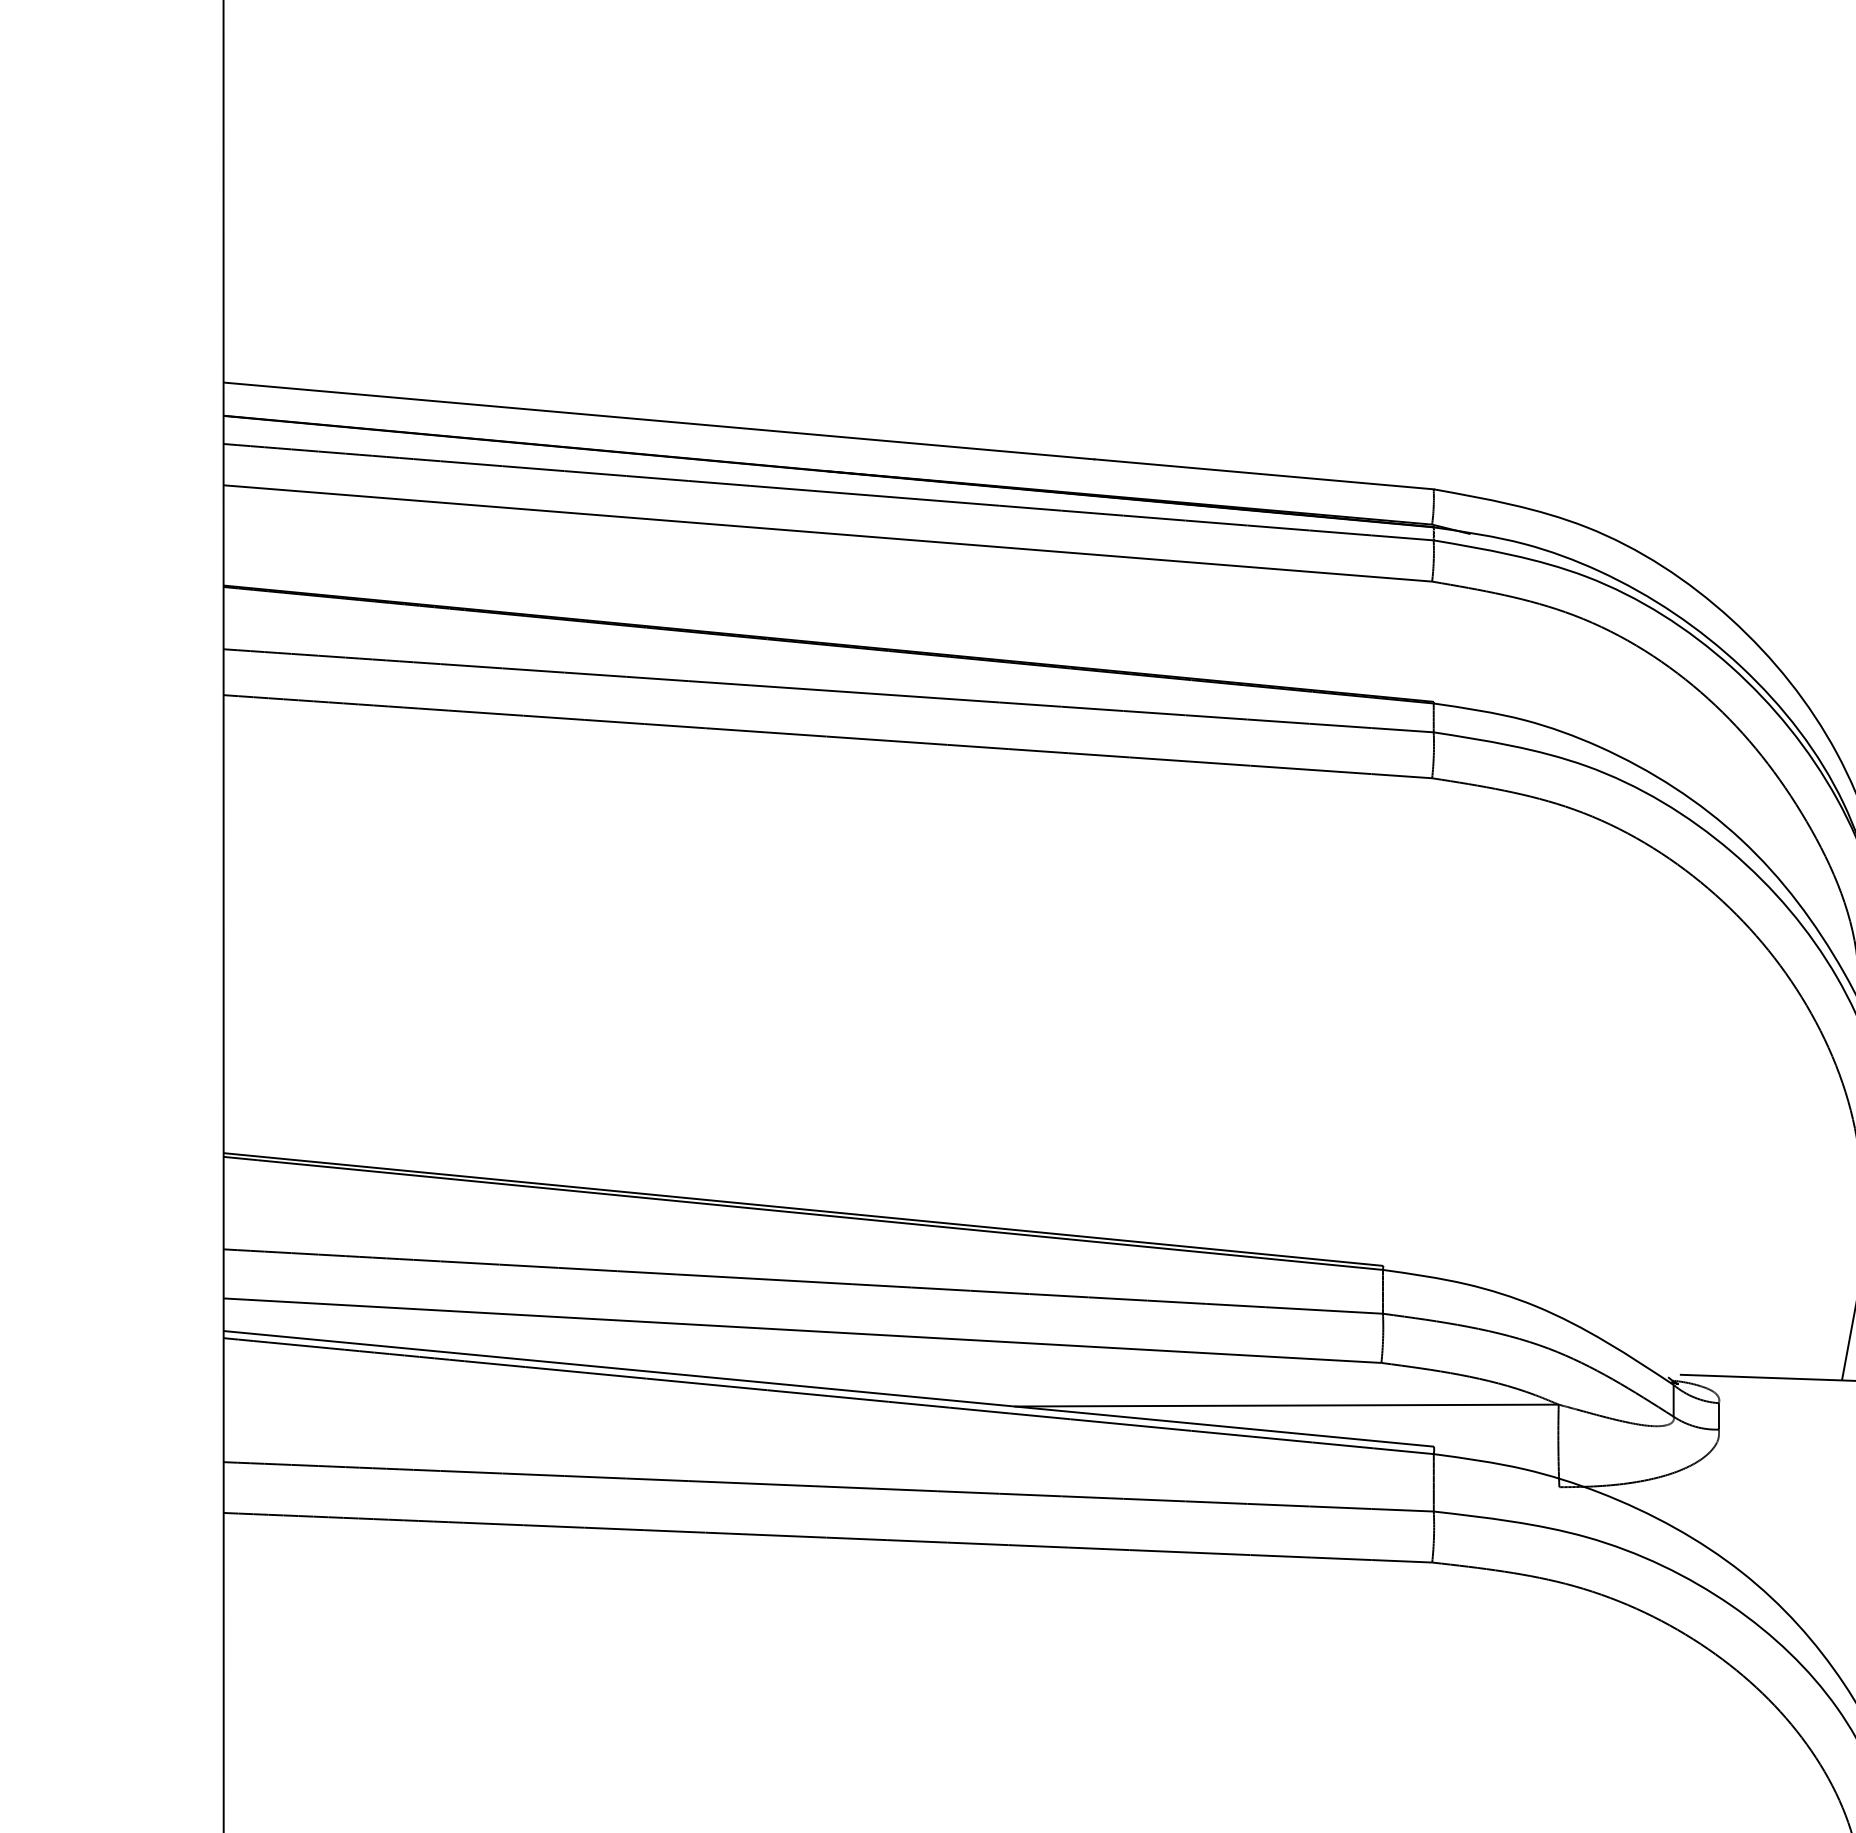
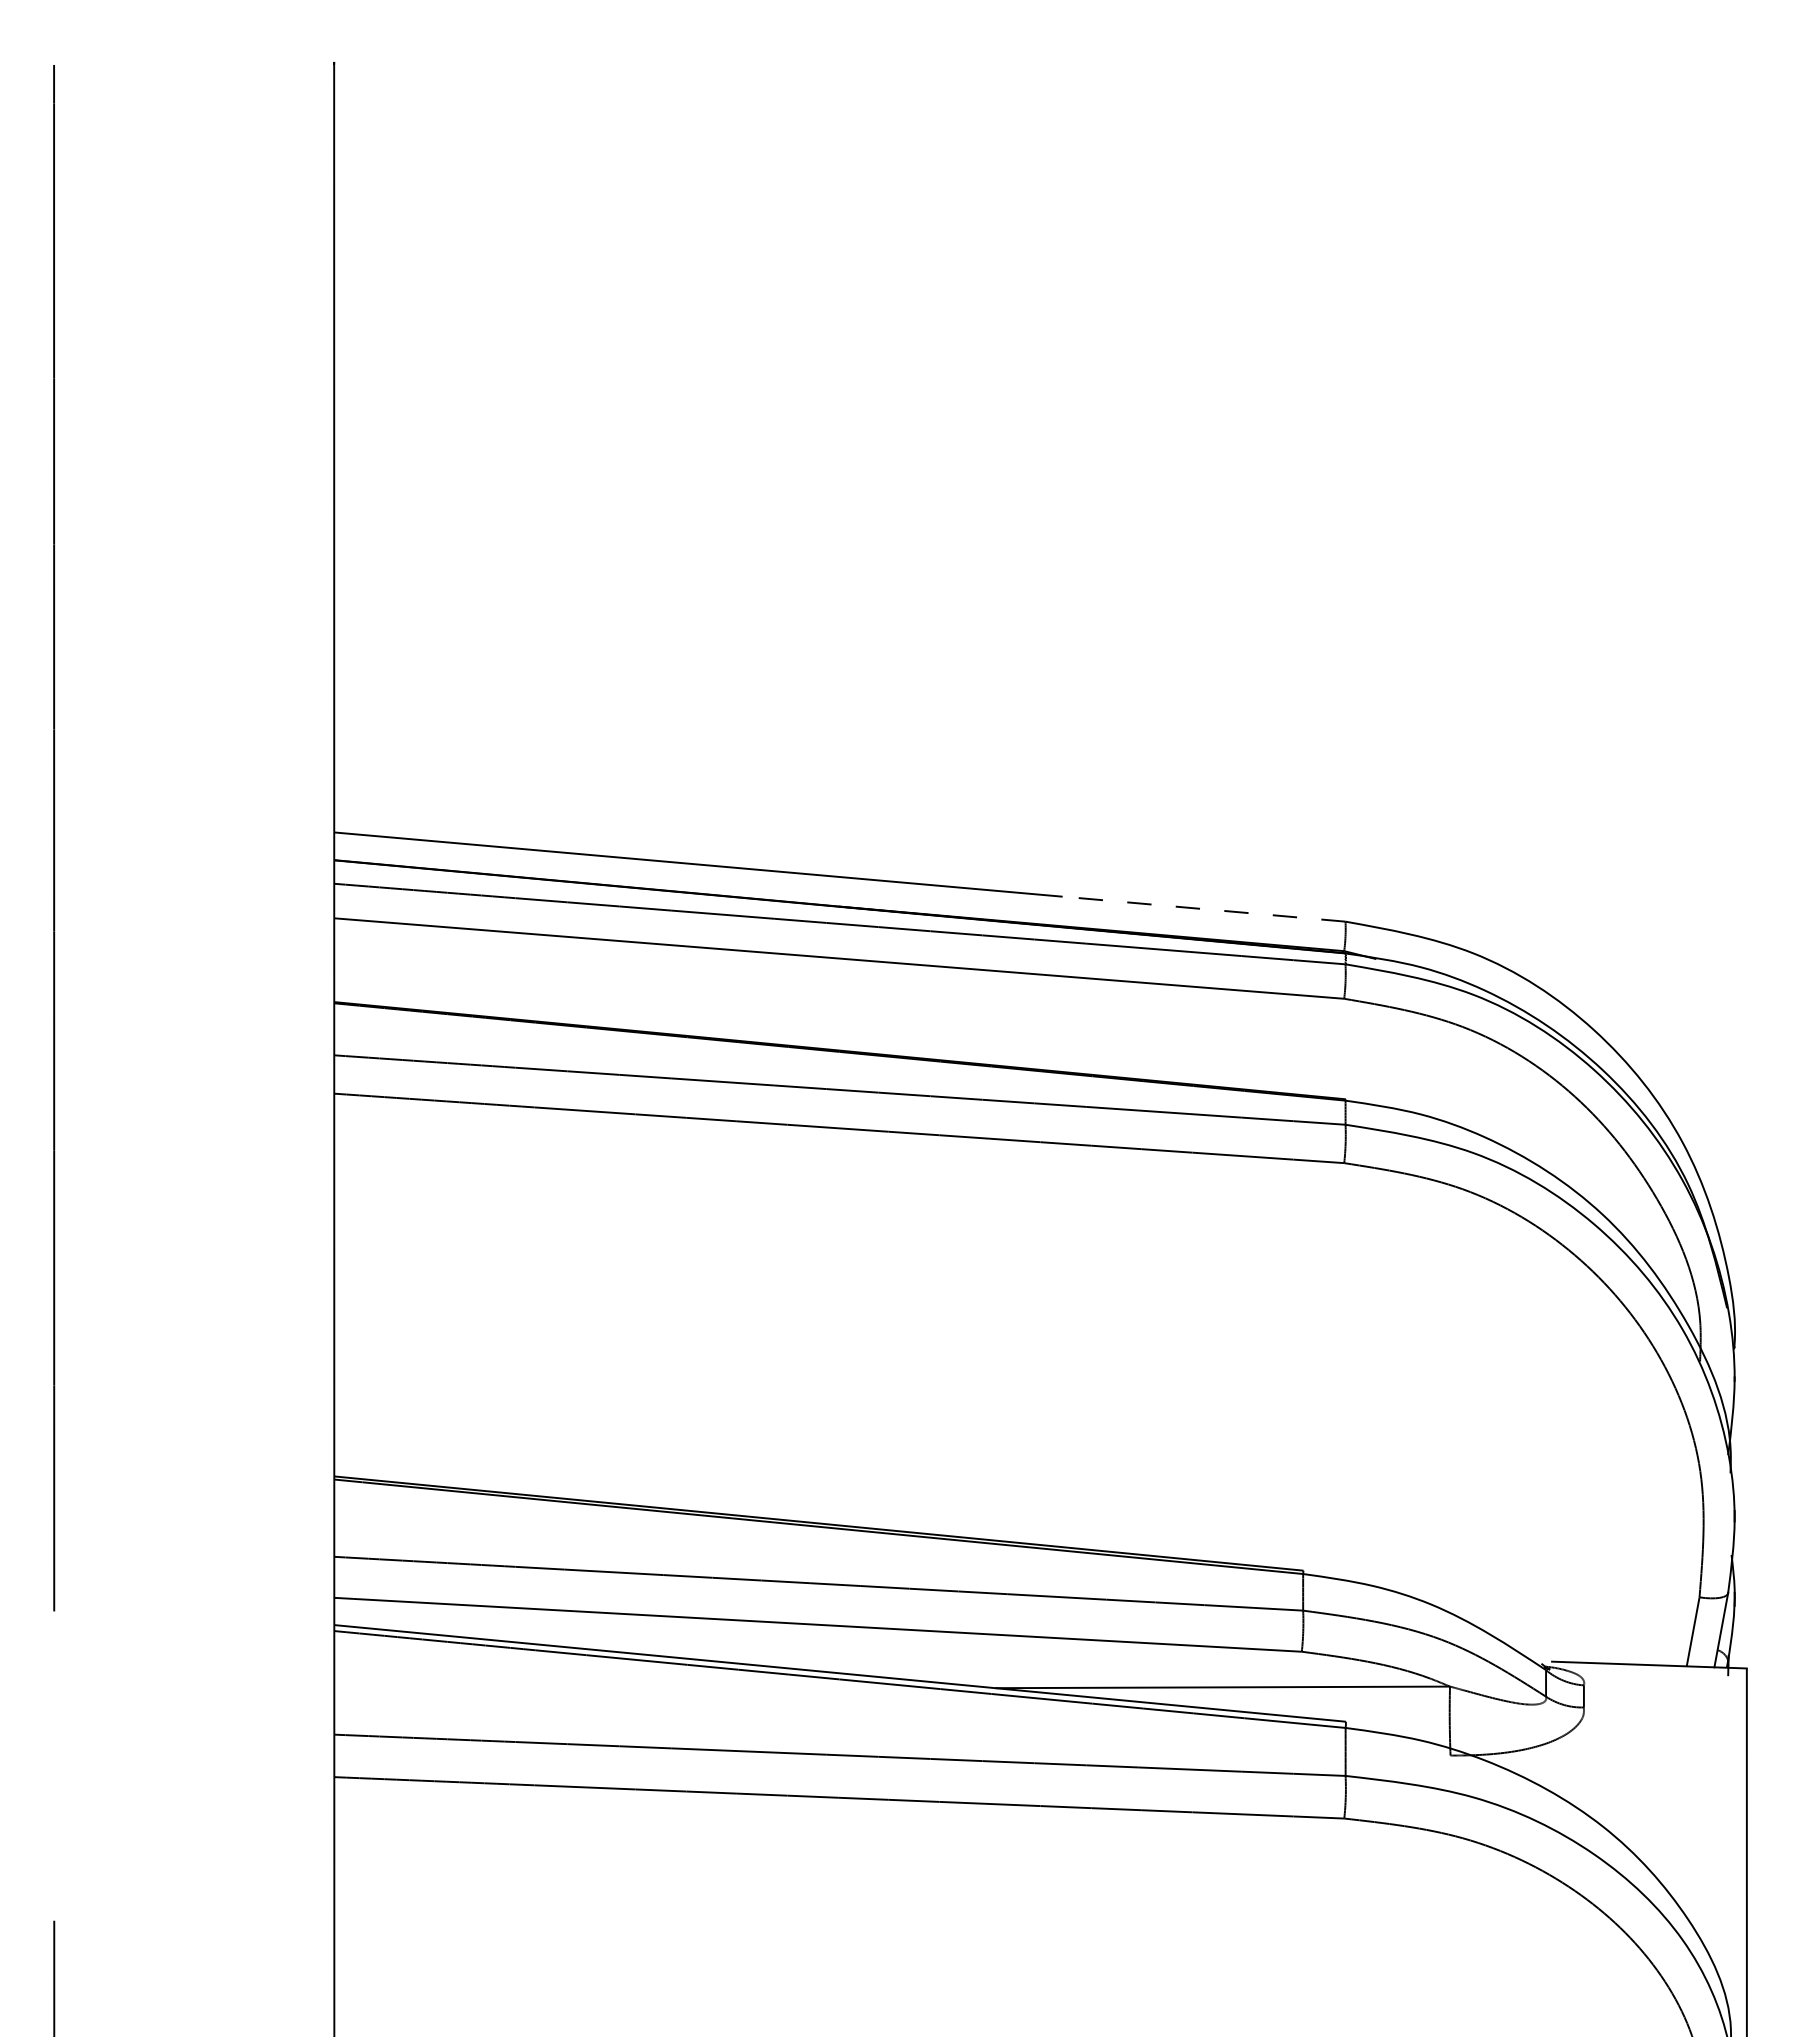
line: (1263, 474) -> (1203, 909), solid -> dashed

